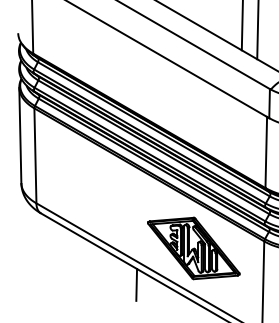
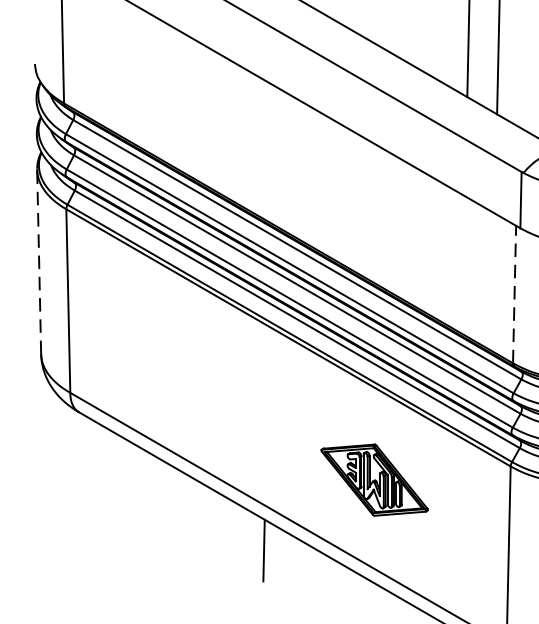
line: (20, 135) -> (39, 261), solid -> dashed
line: (266, 152) -> (515, 294), solid -> dashed
part: (193, 248) -> (373, 480), size x0.6

